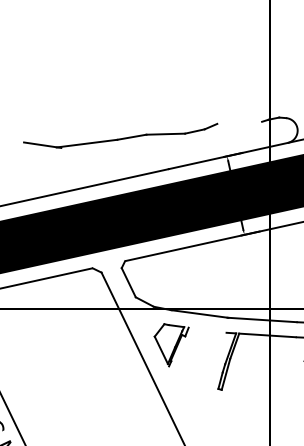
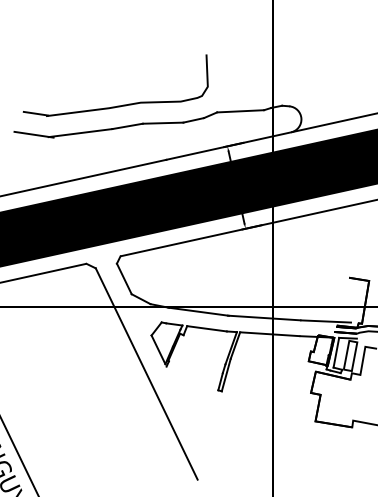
part: (122, 117) -> (117, 105), added
line: (239, 123) -> (240, 111), added
line: (207, 329) -> (206, 328), added

